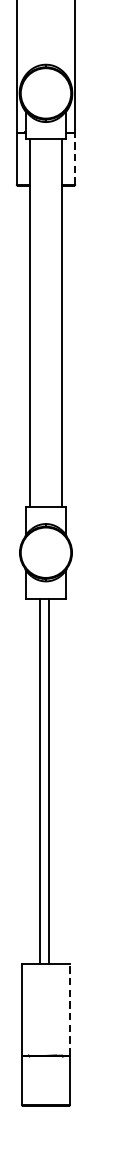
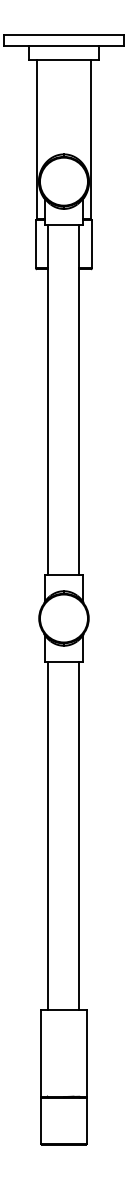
line: (74, 158) -> (91, 243), dashed -> solid
line: (40, 780) -> (48, 835), moved
line: (48, 780) -> (79, 835), moved
line: (69, 1009) -> (86, 1052), dashed -> solid

